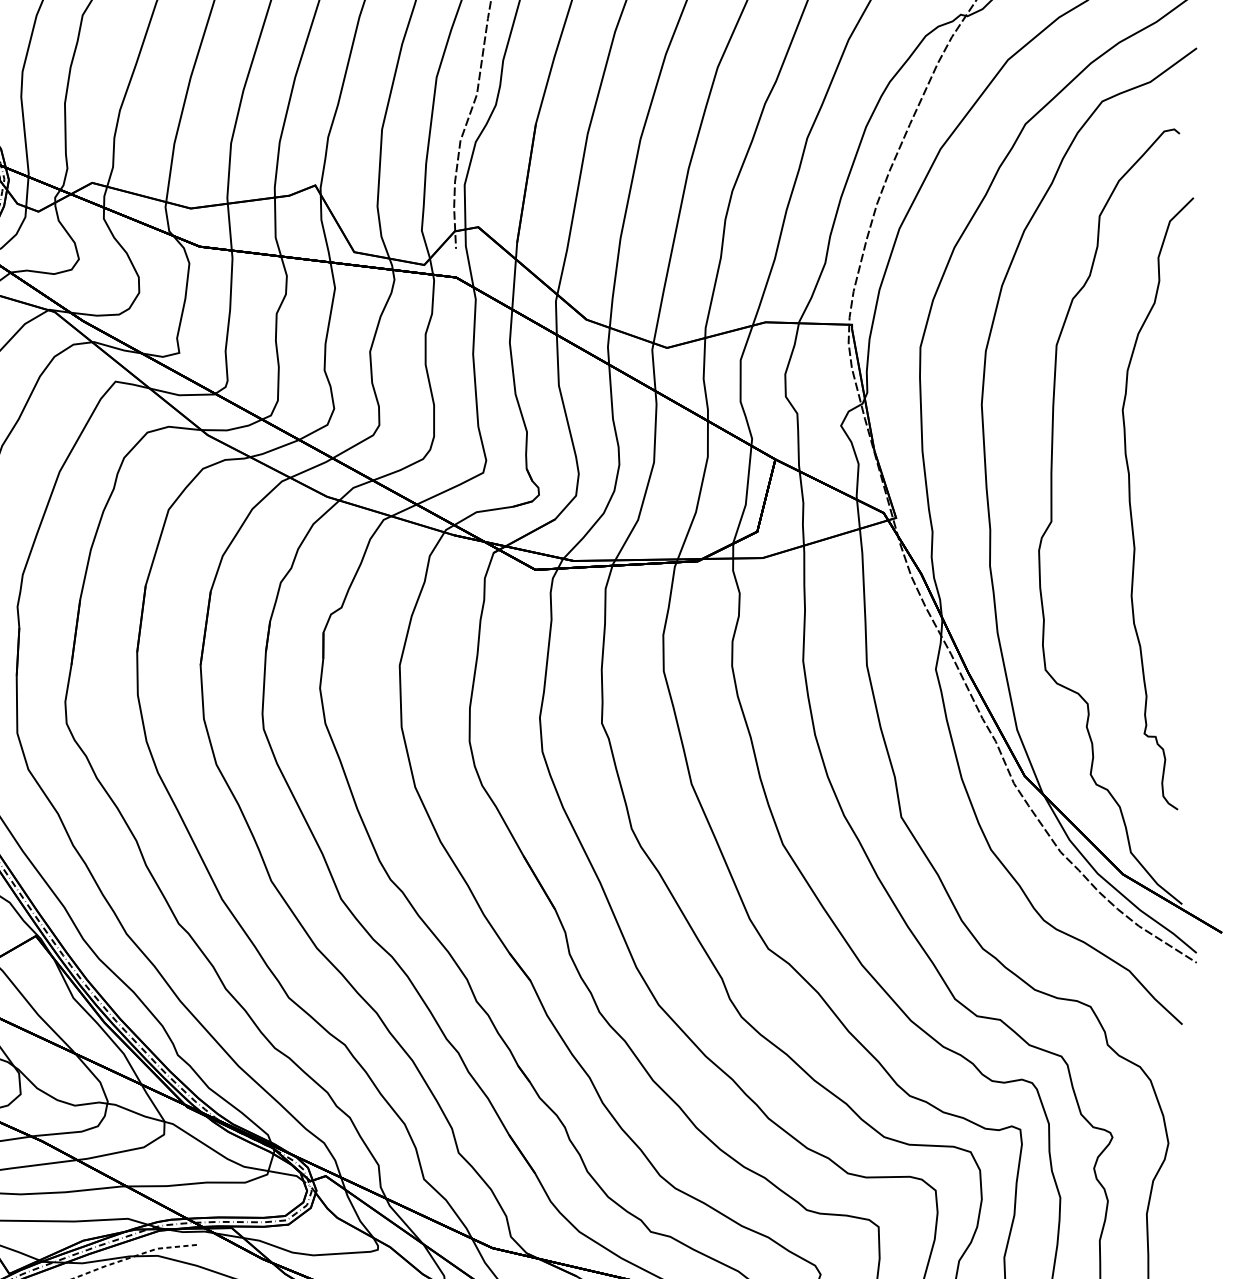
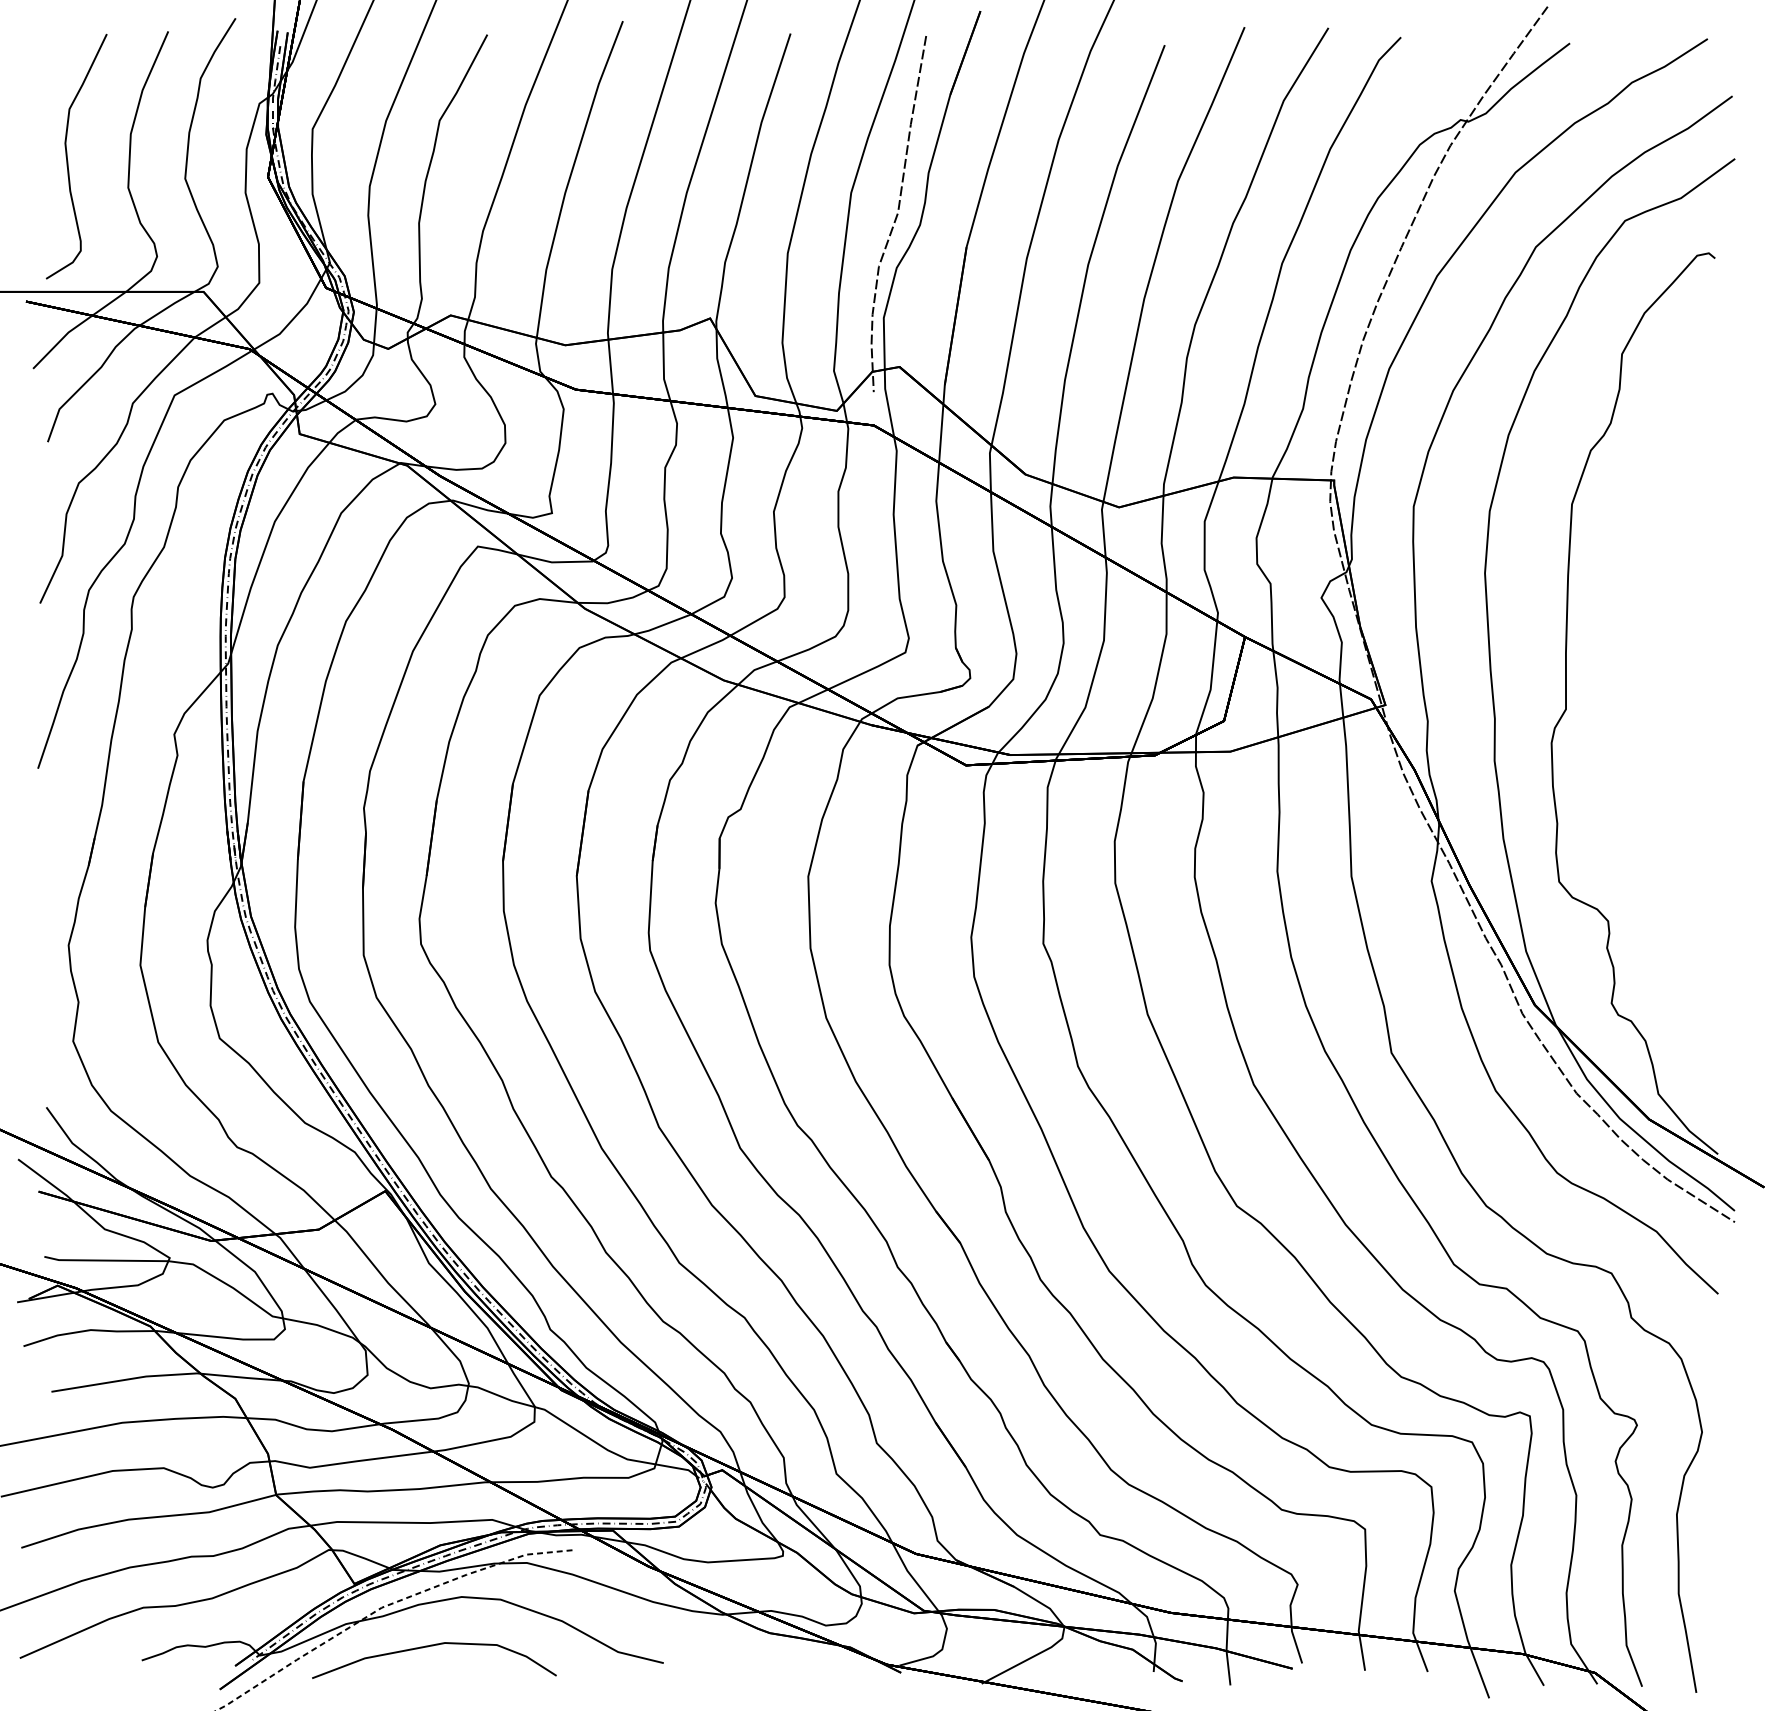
curve: (1130, 503) -> (1658, 688), removed

